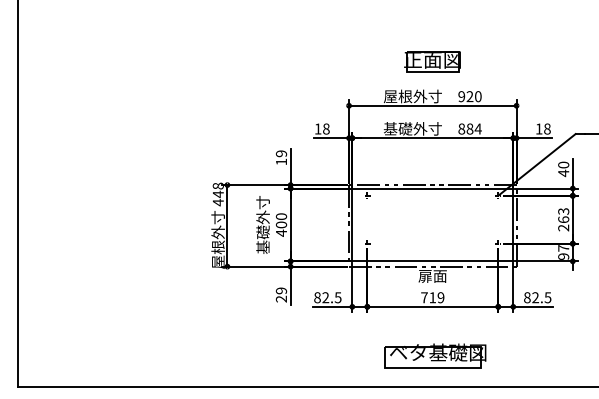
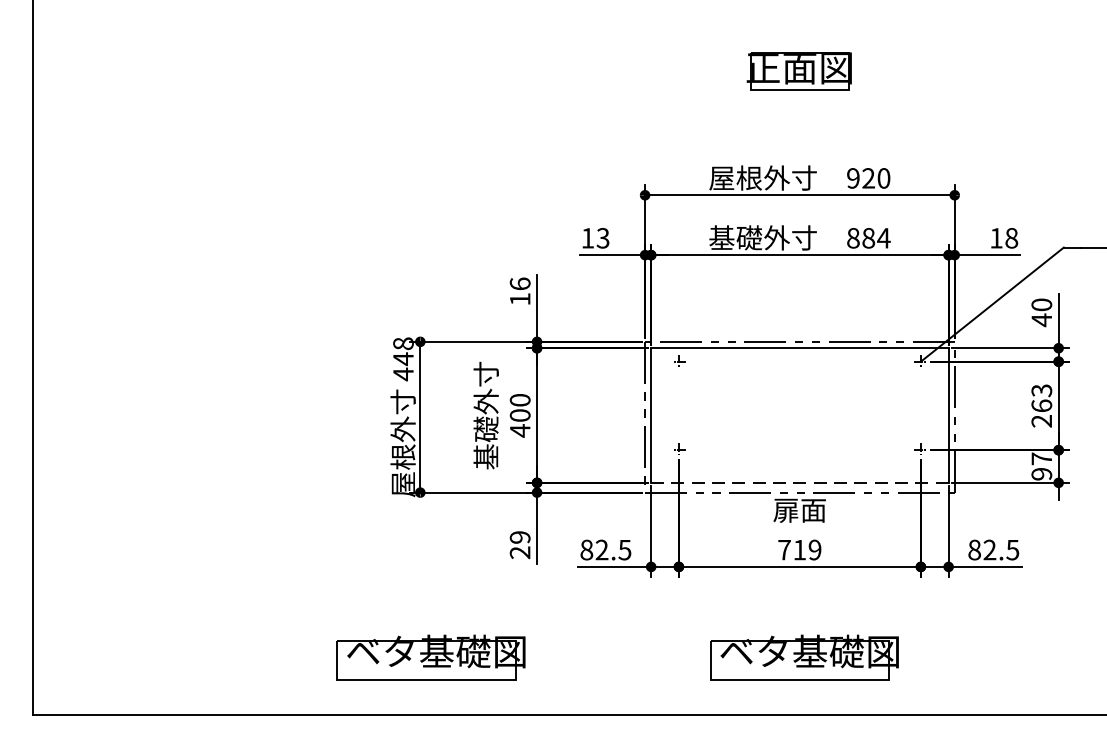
part: (432, 61) -> (799, 70), moved
text: (326, 128) -> (603, 237), 18 -> 13
text: (281, 153) -> (520, 283), 19 -> 16
line: (432, 261) -> (799, 483), solid -> dashed
part: (233, 355) -> (431, 656), added

